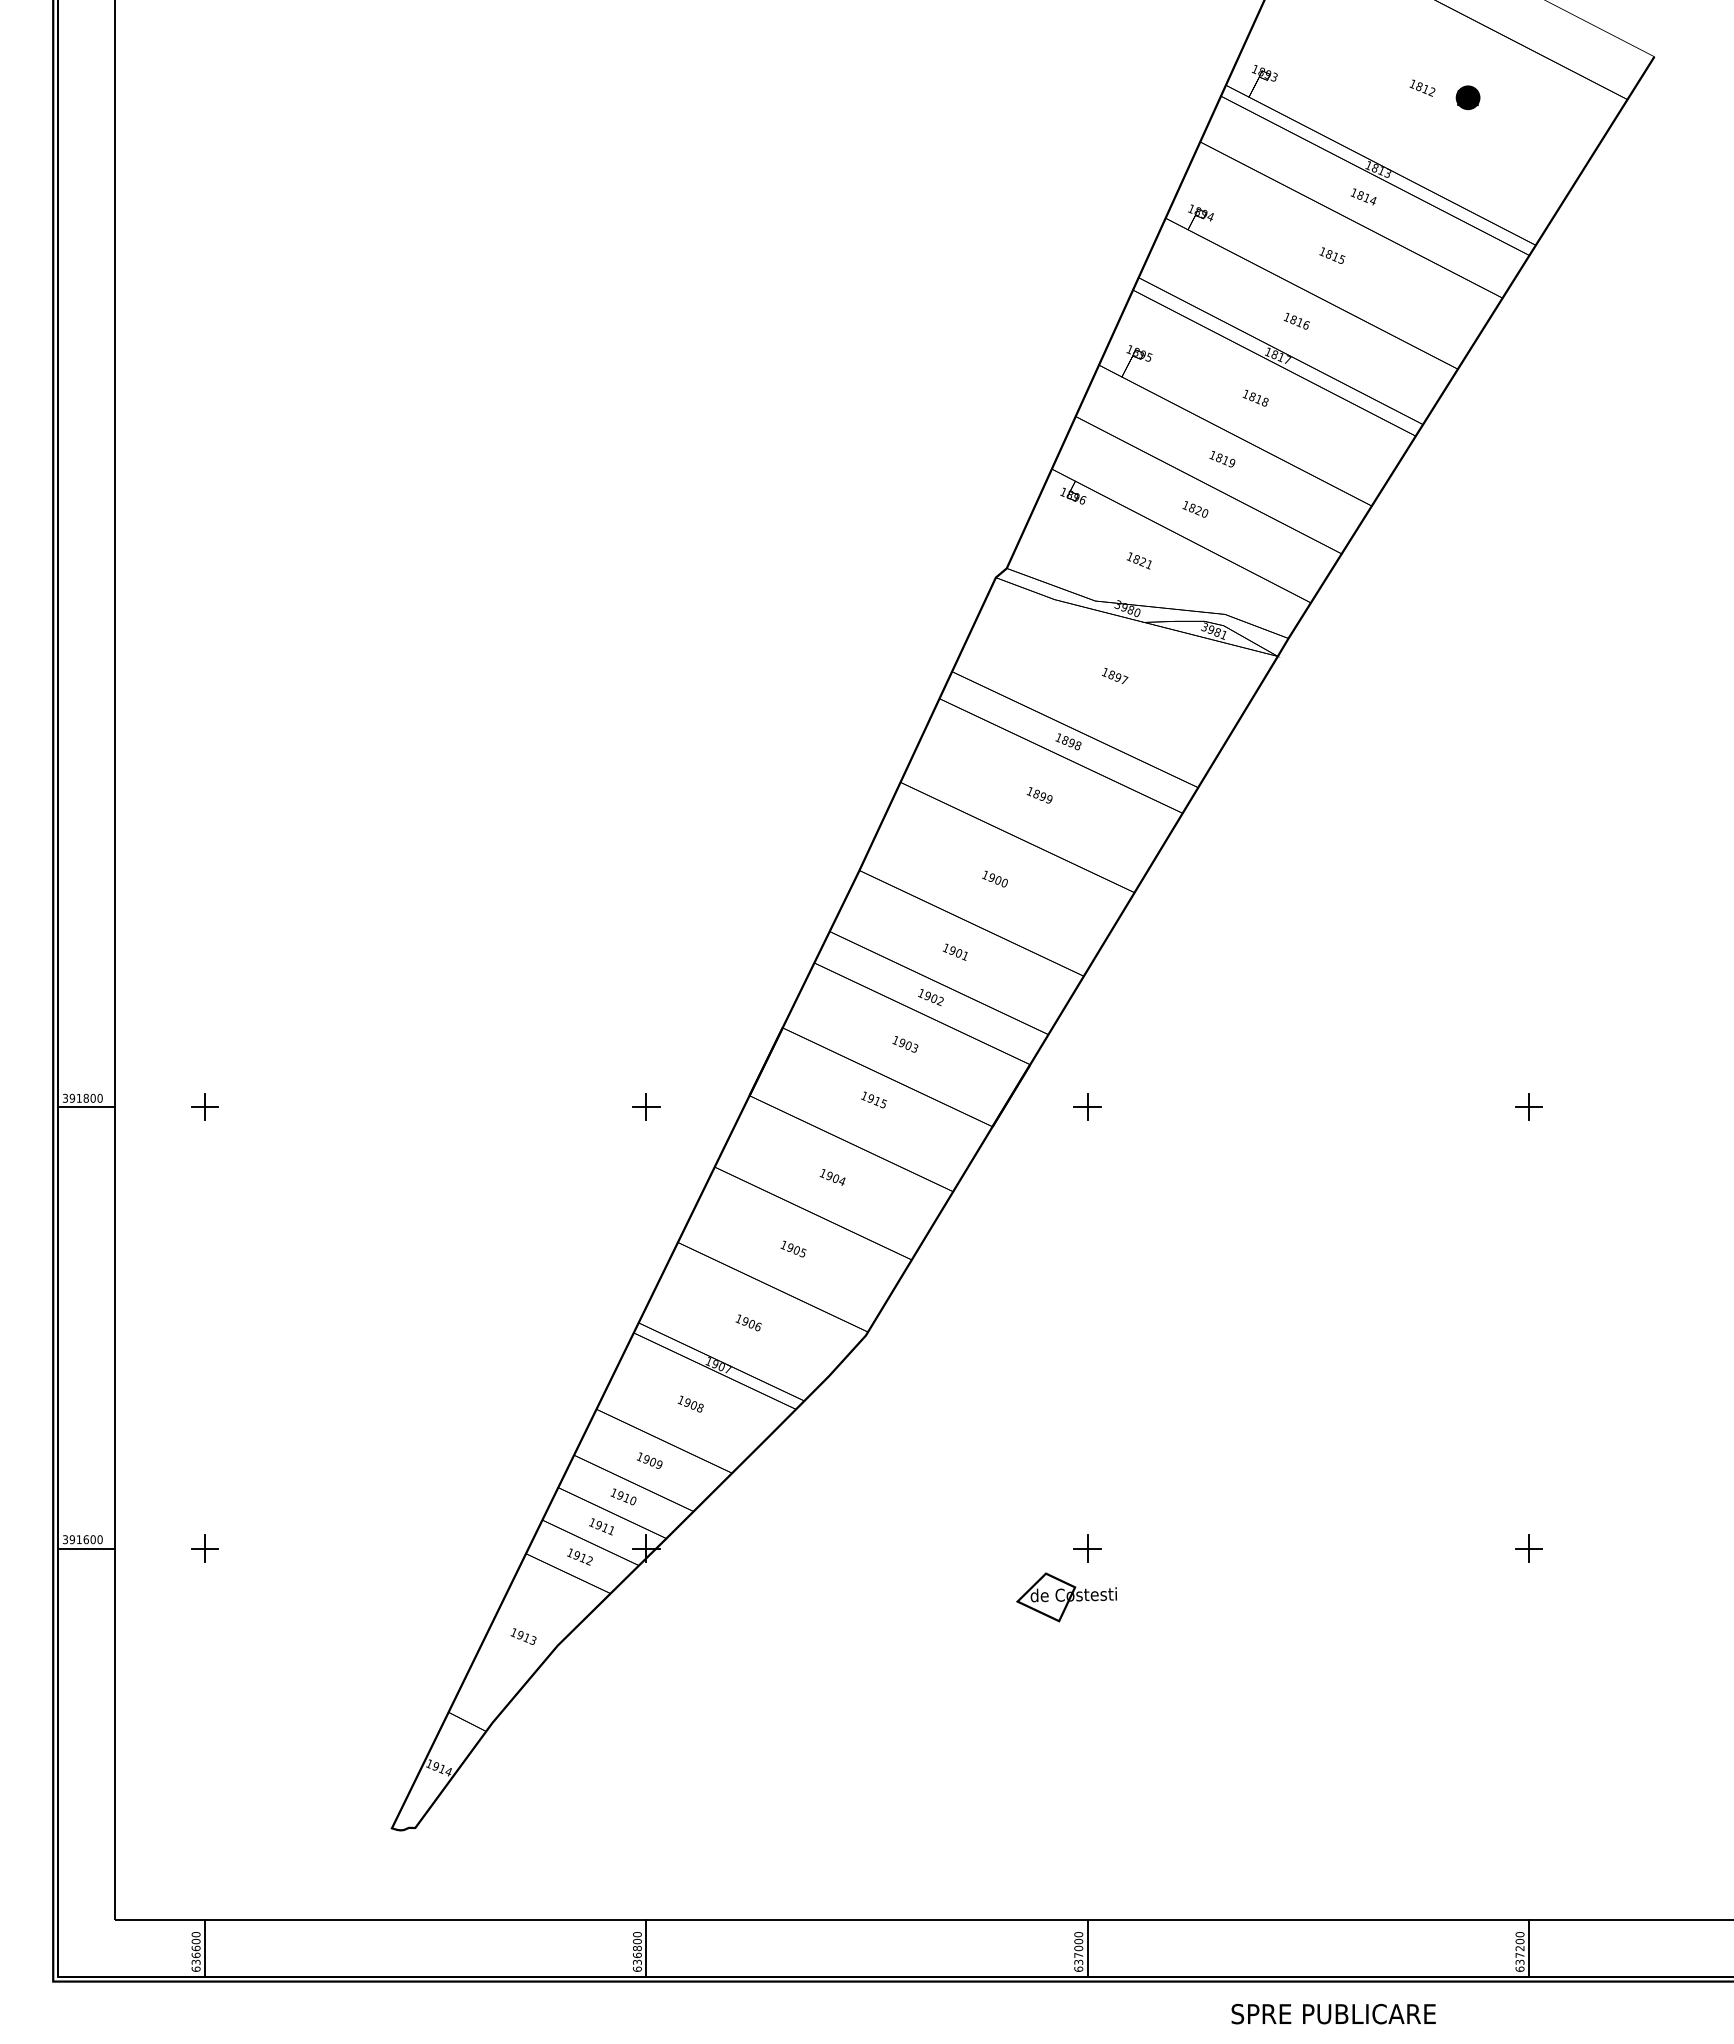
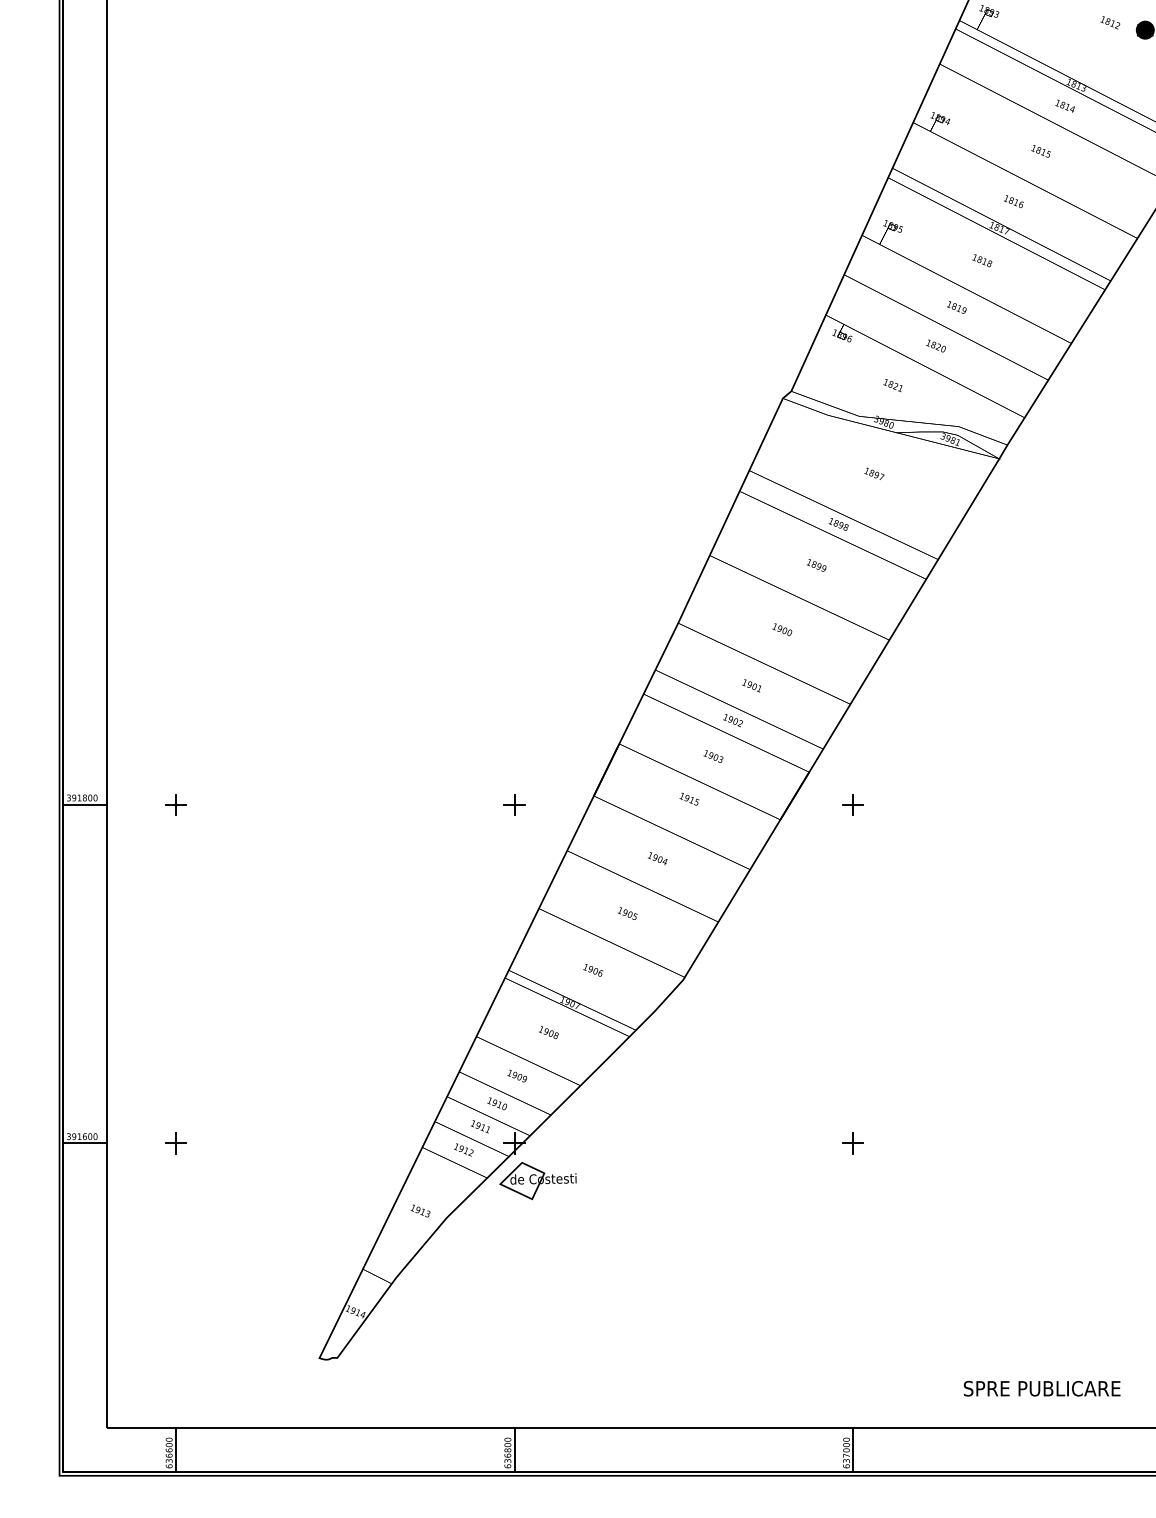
text: (1066, 1597) -> (537, 1181), moved
text: (1333, 2013) -> (1042, 1388), moved

